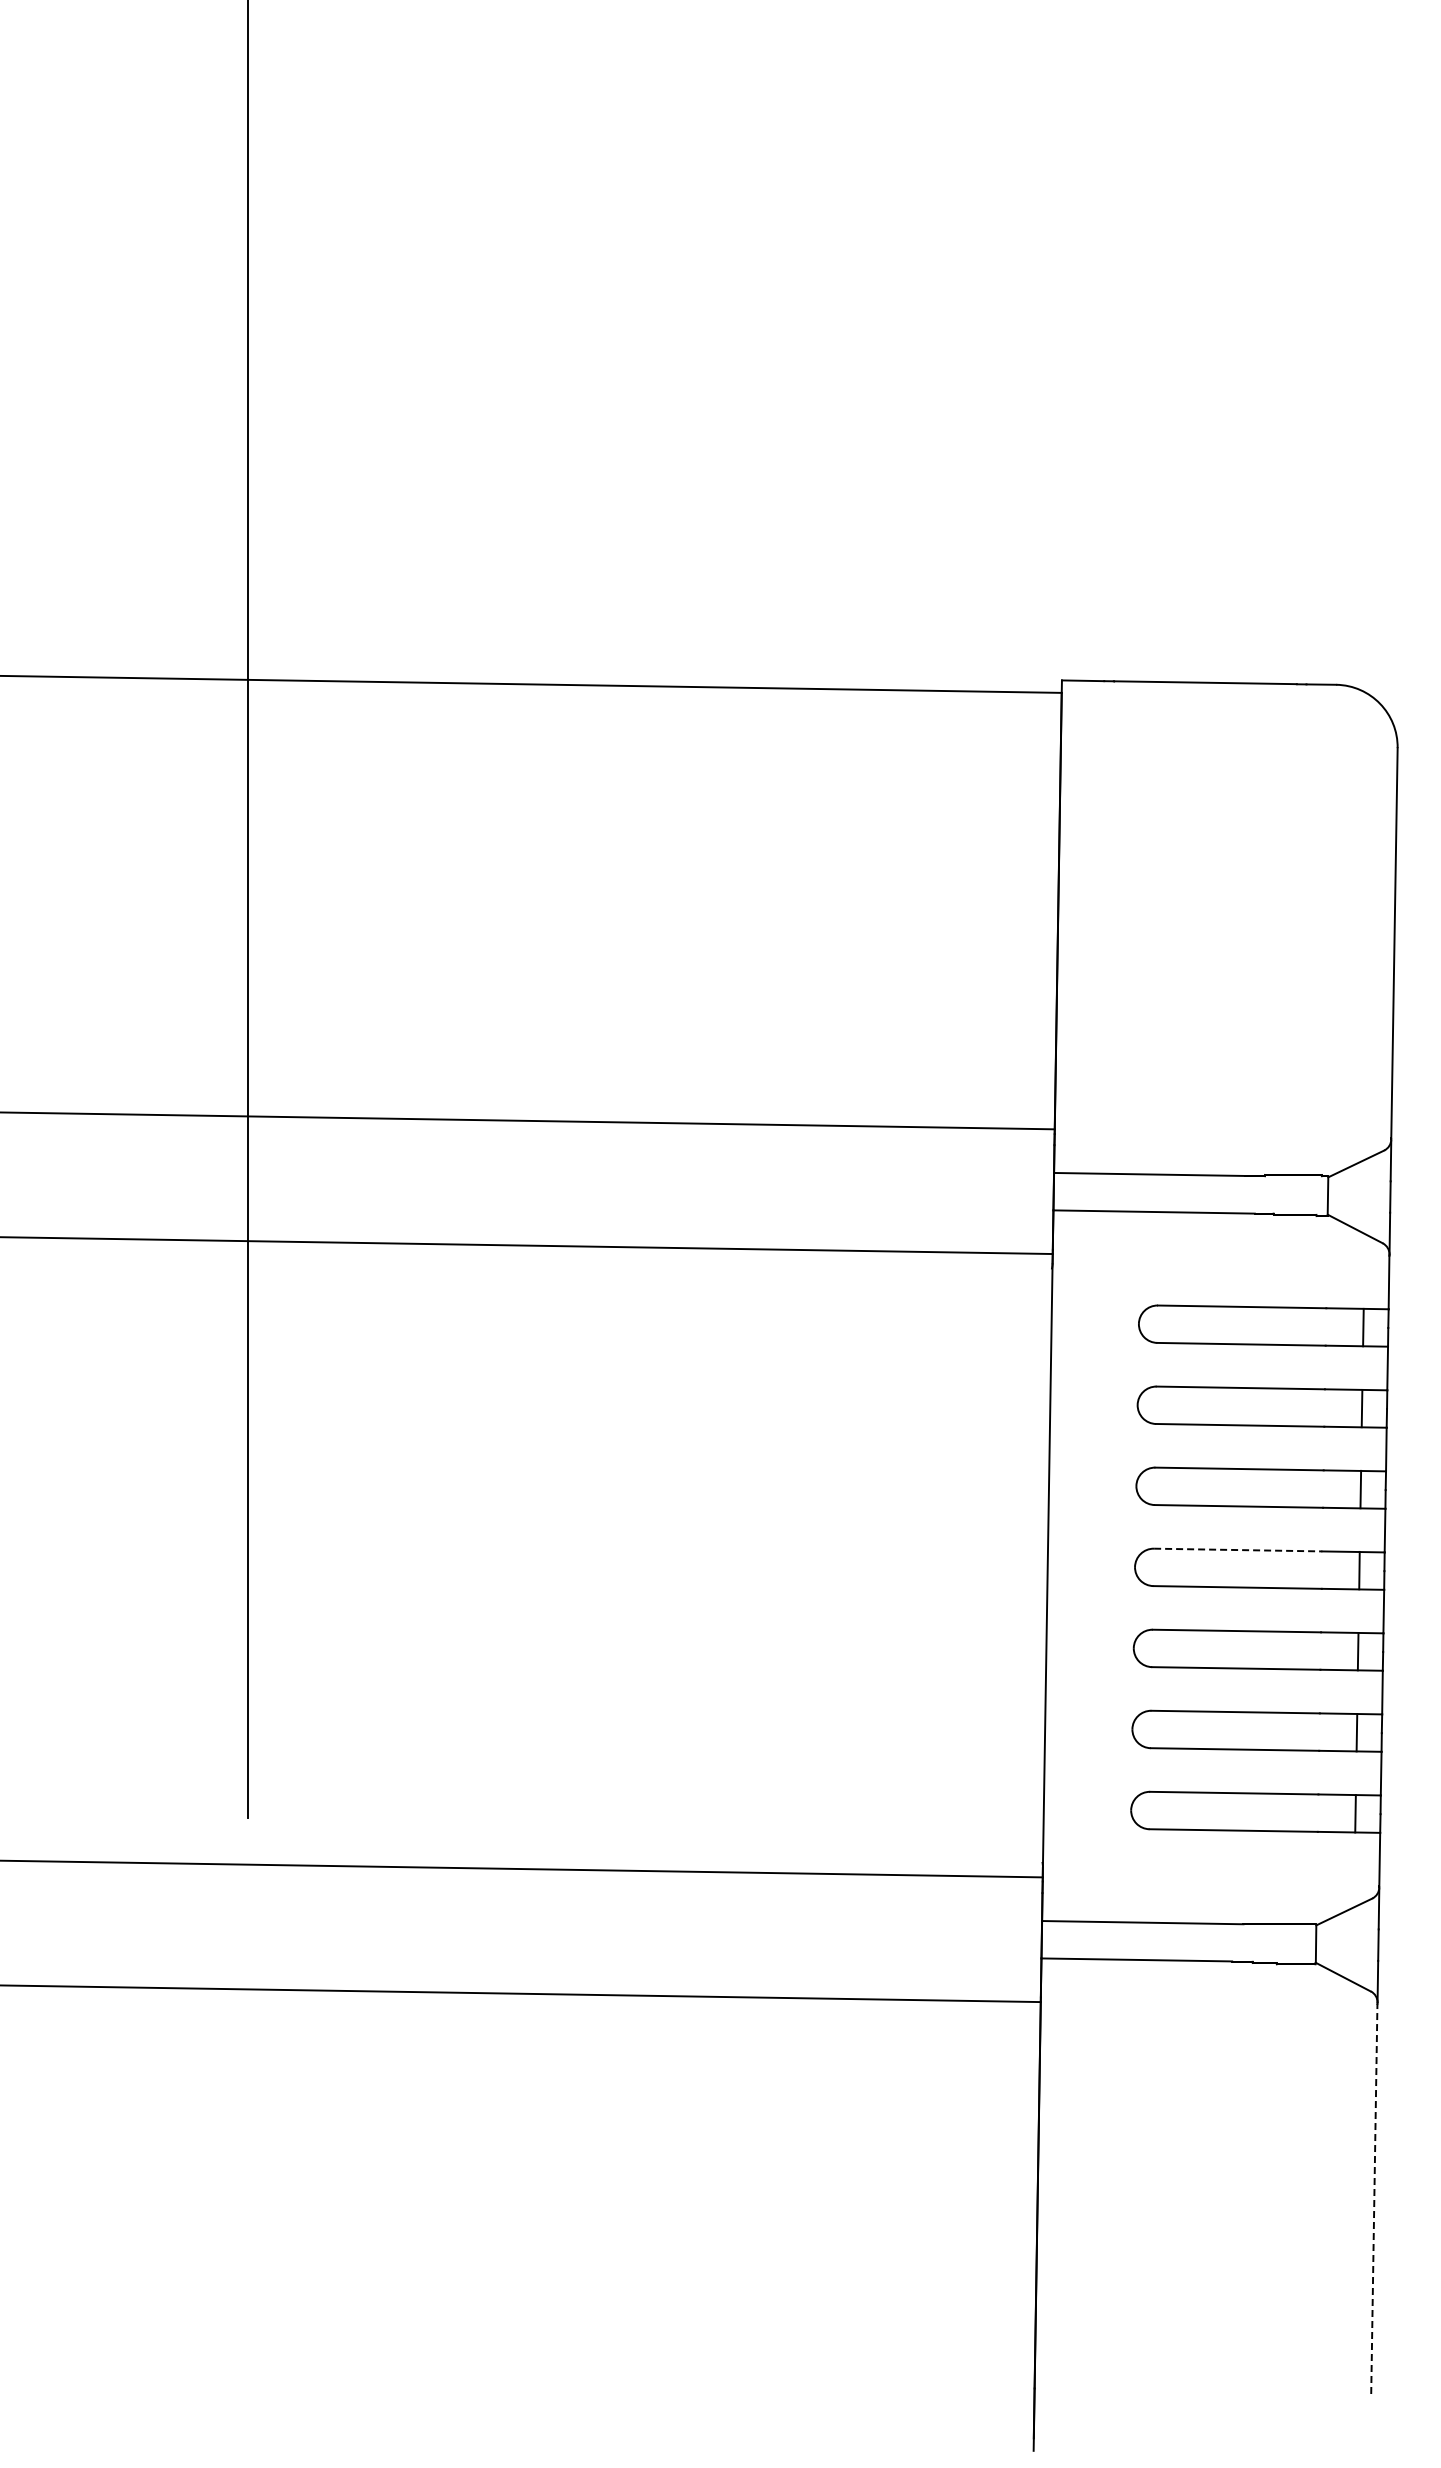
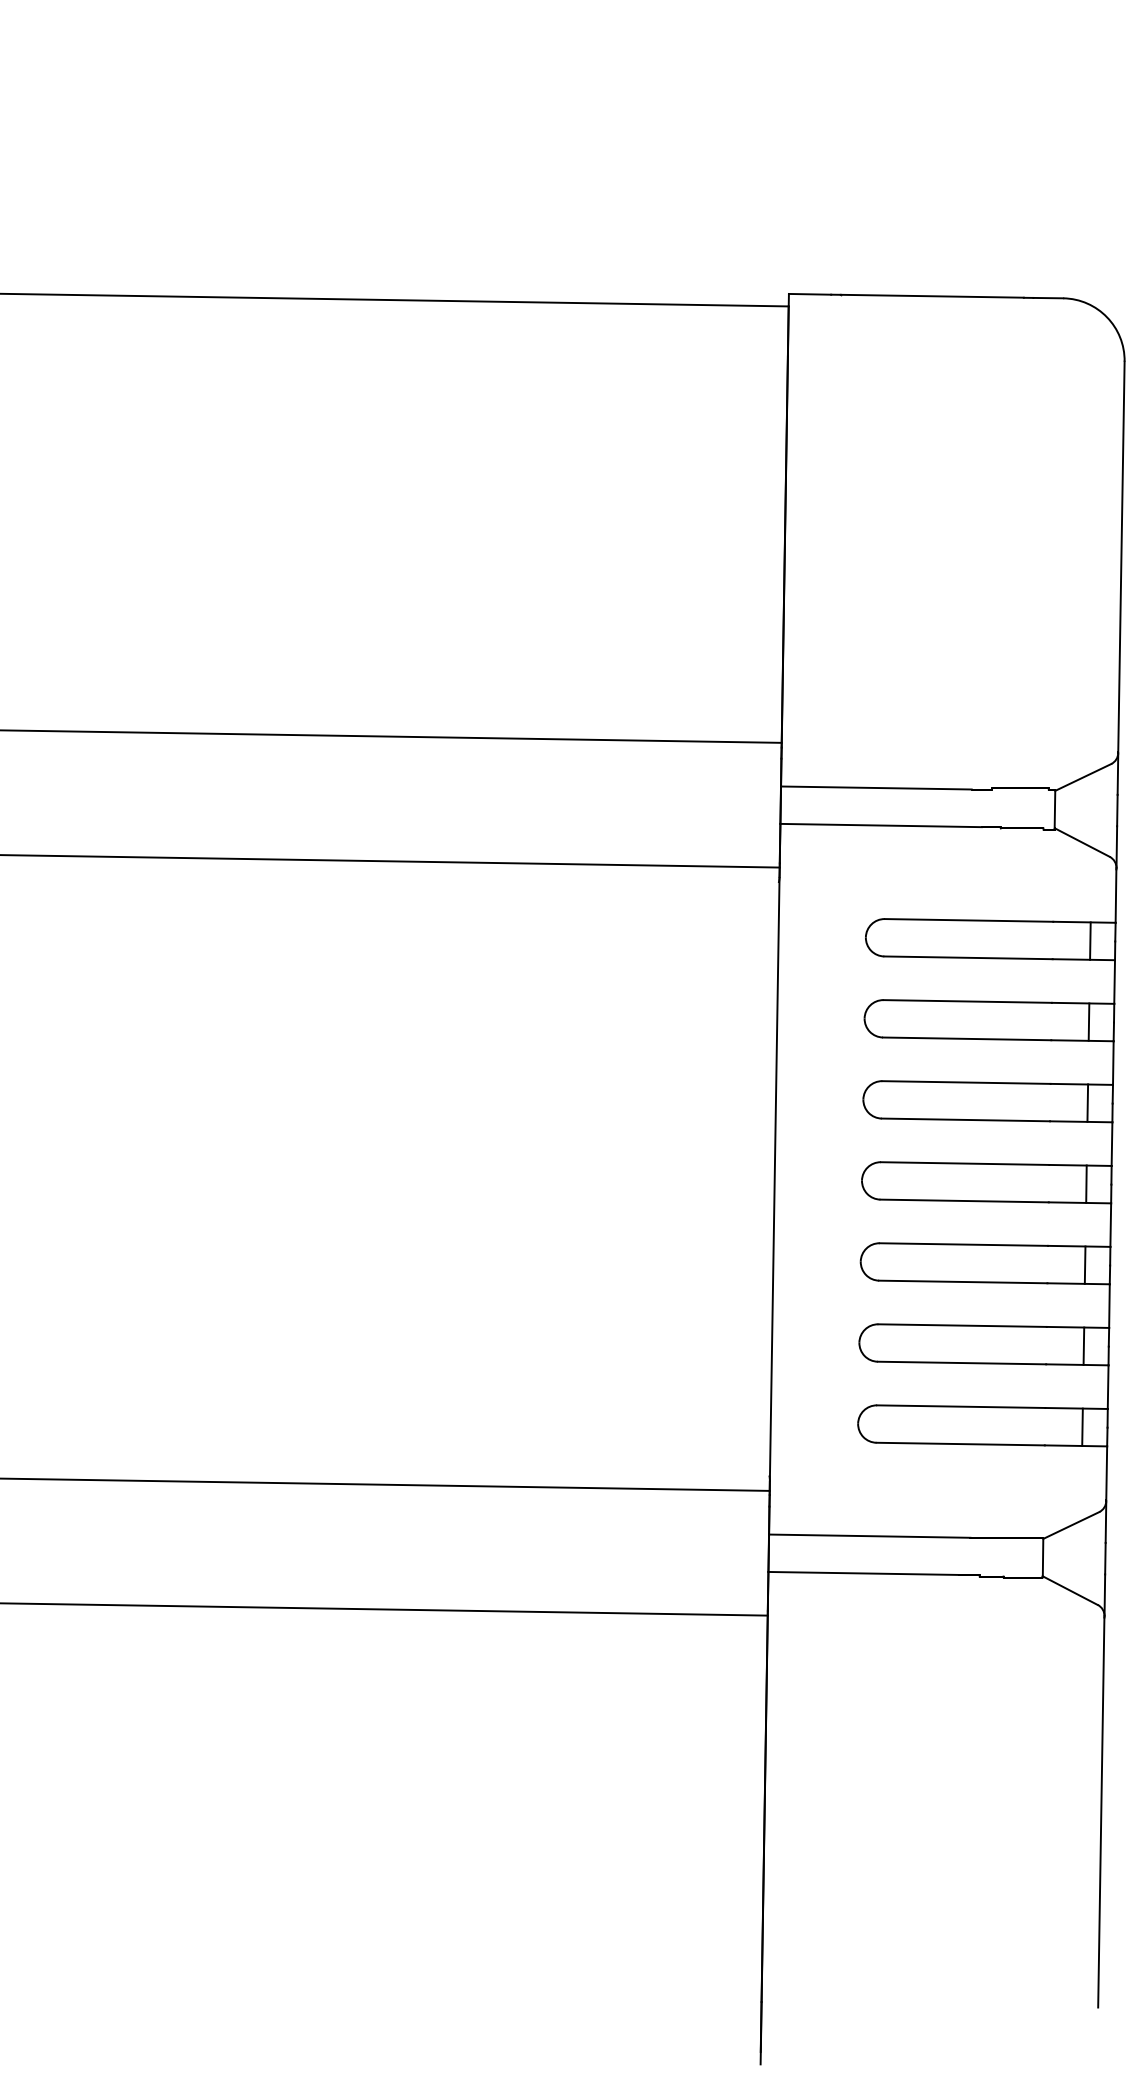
line: (1238, 1550) -> (965, 1164), dashed -> solid
line: (1374, 2199) -> (1101, 1813), dashed -> solid

